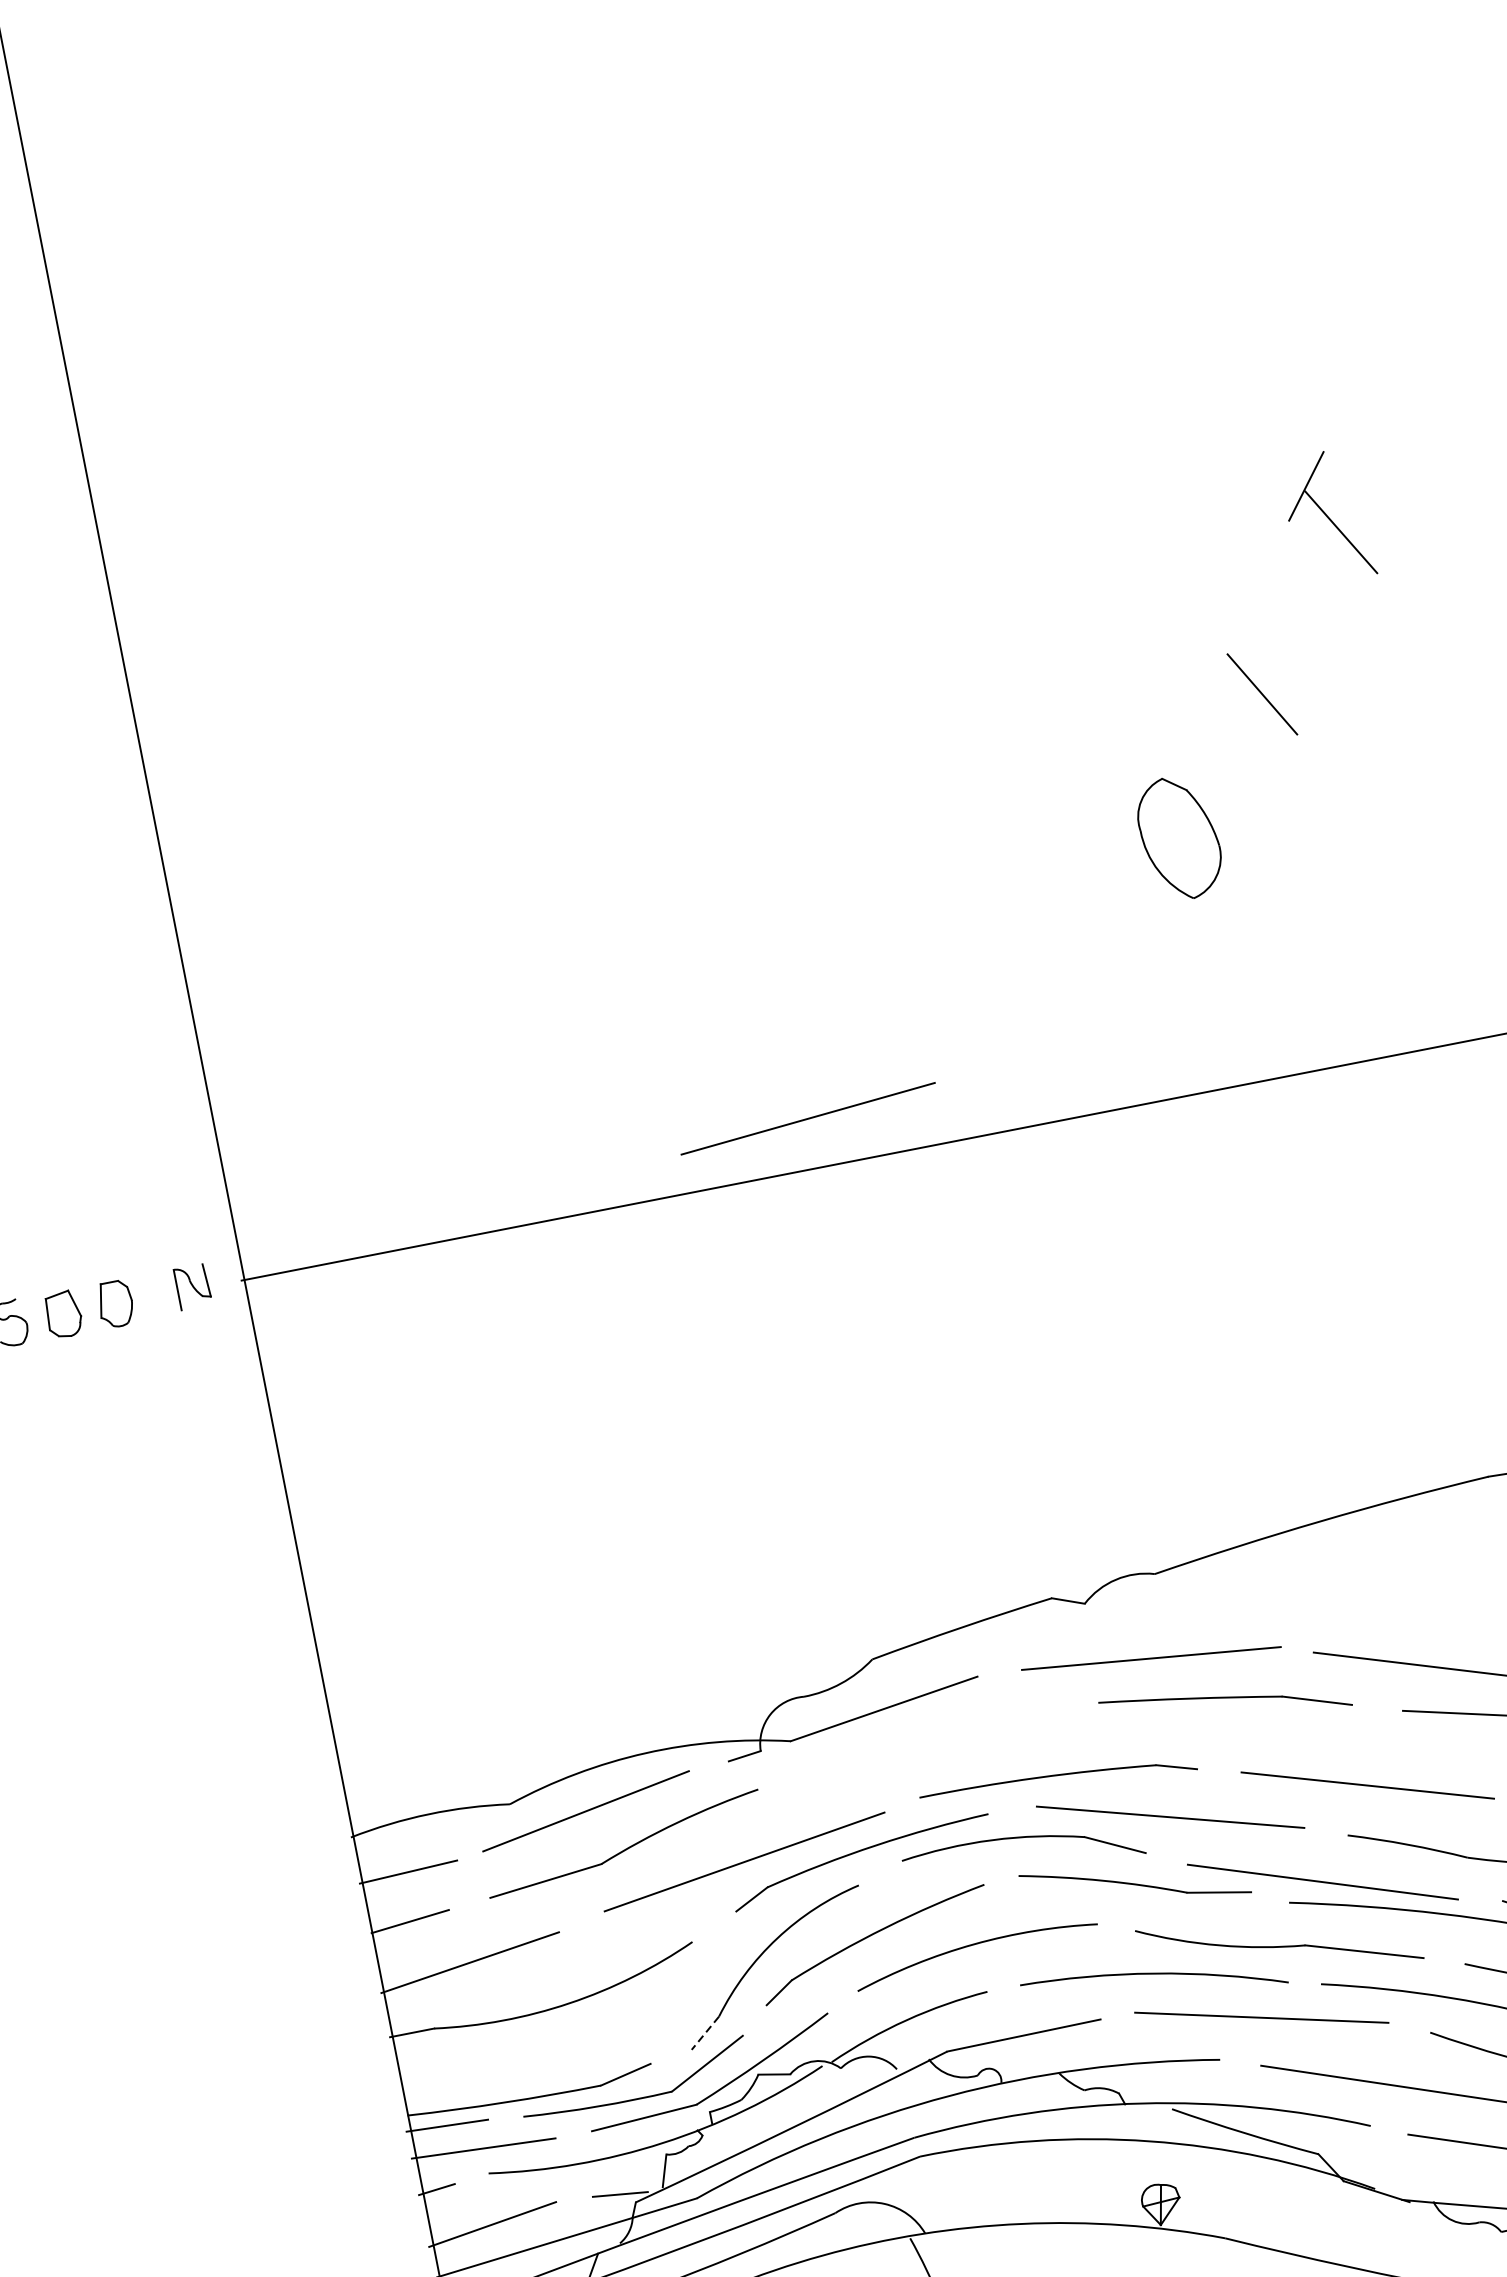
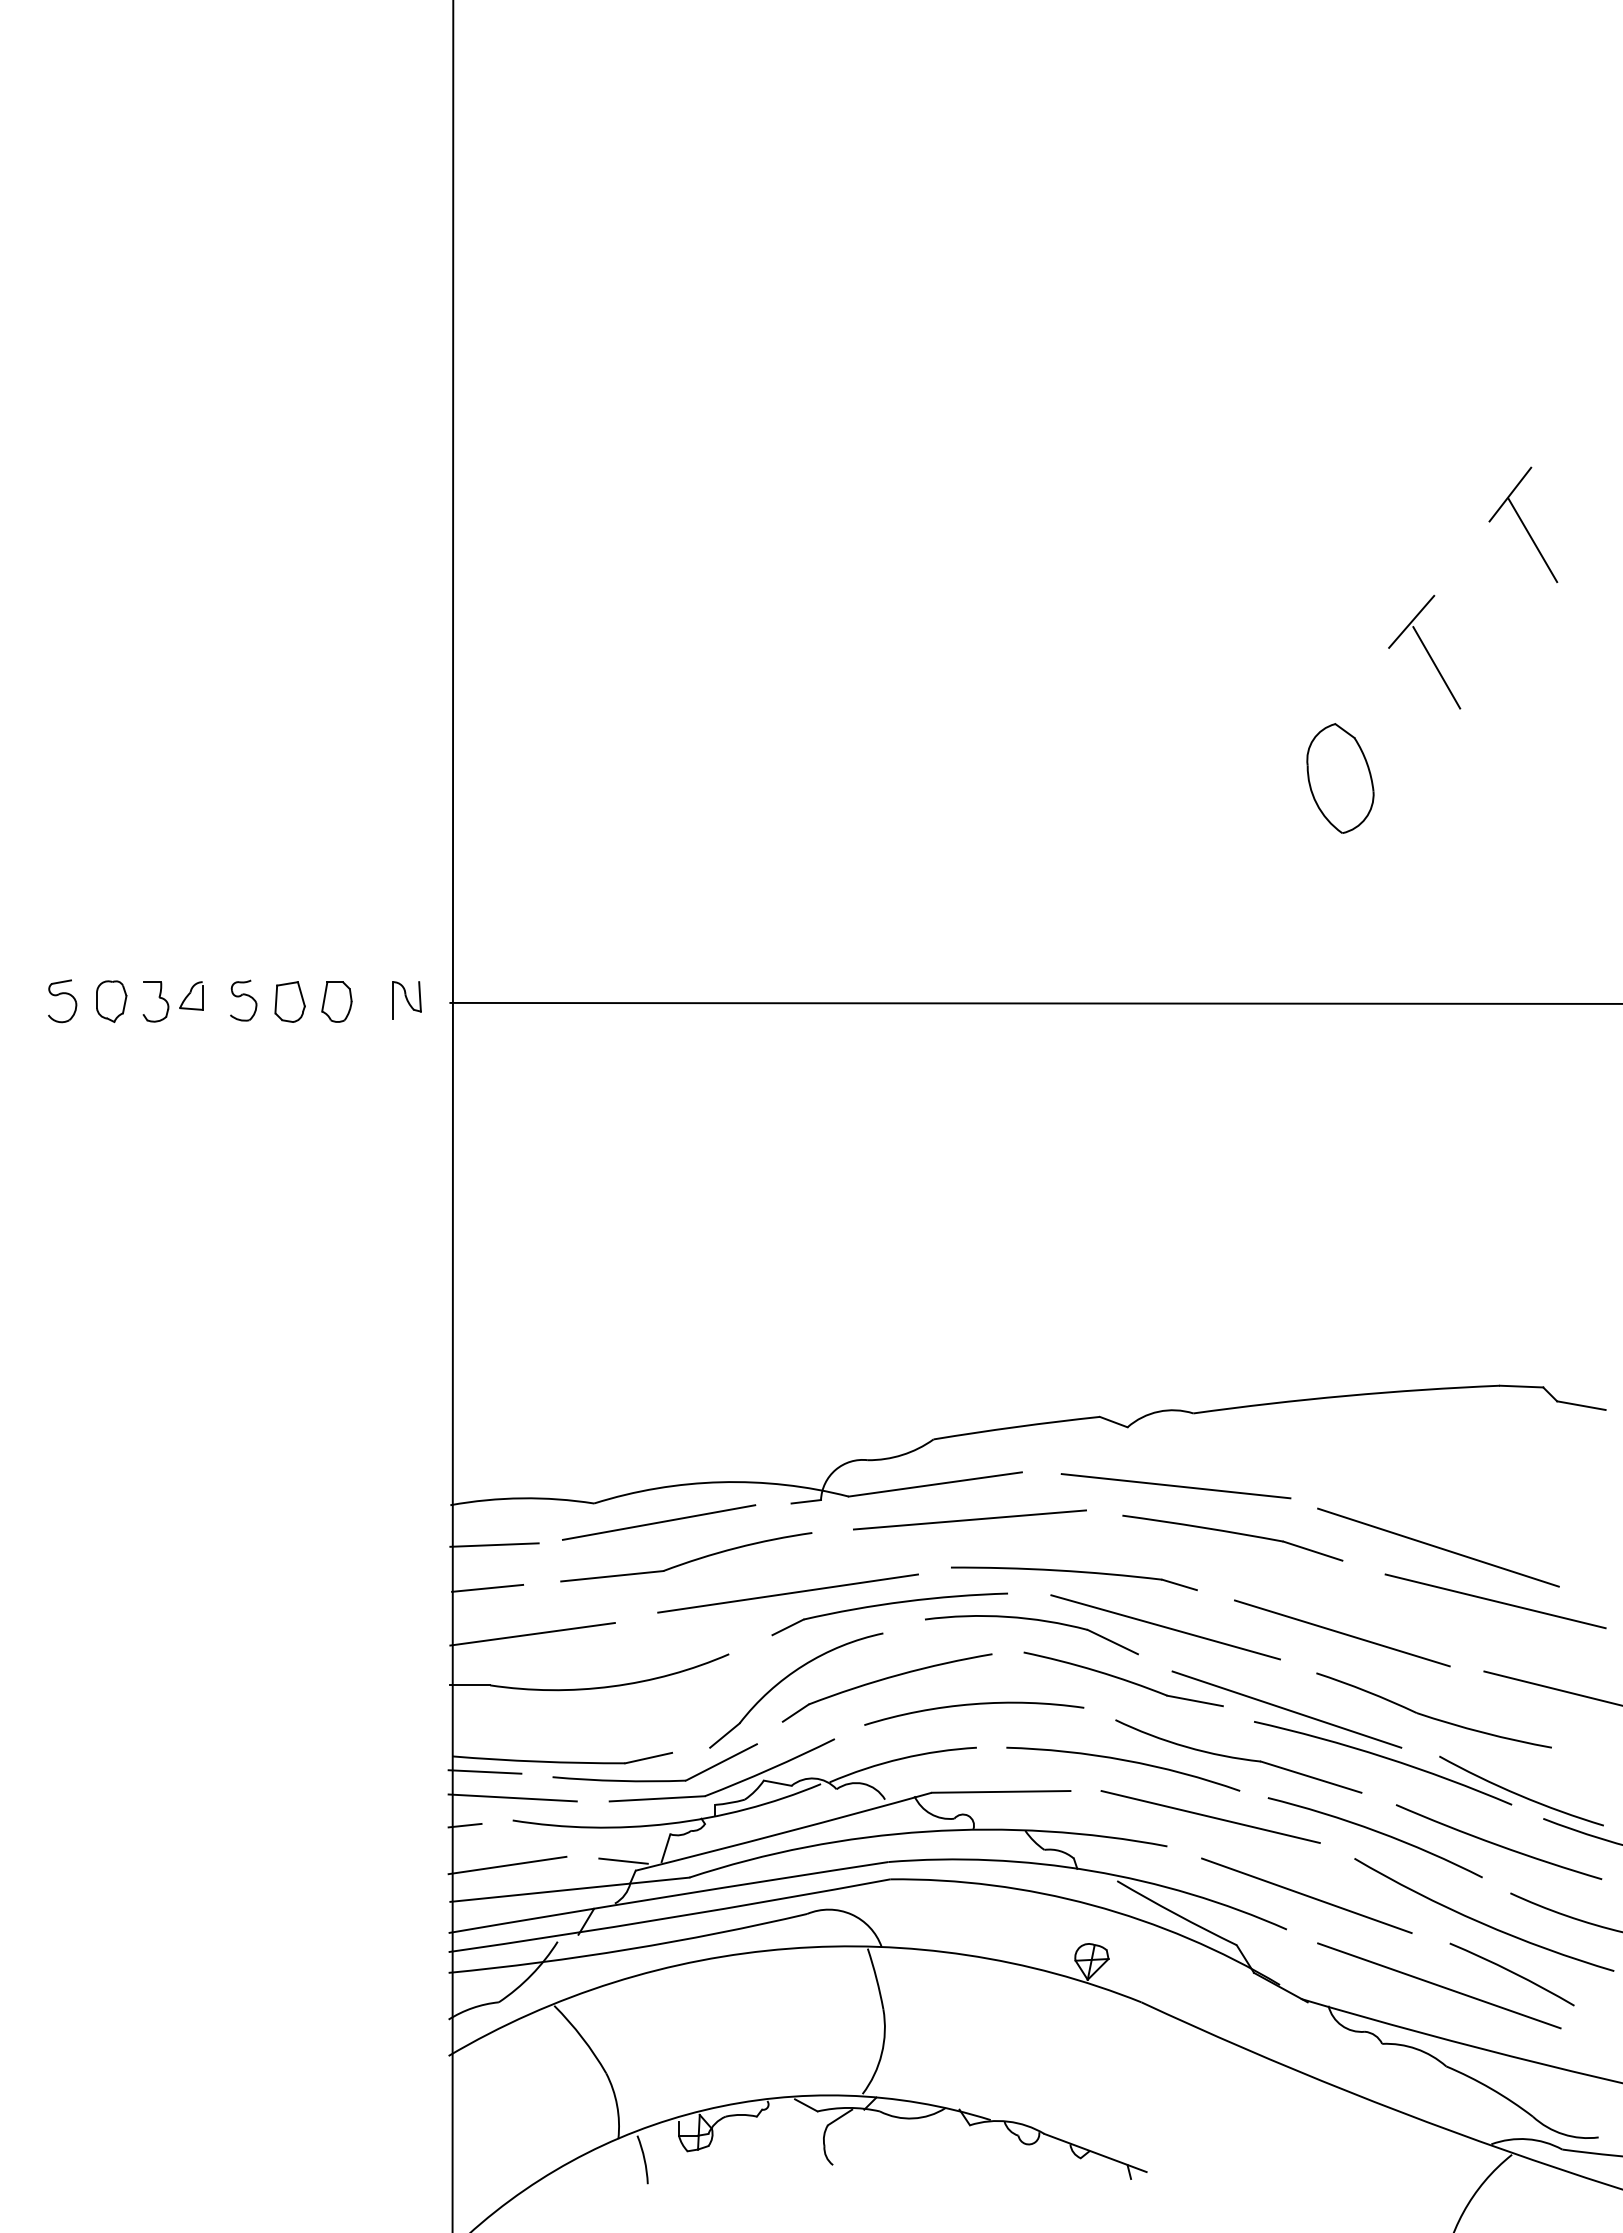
line: (1224, 648) -> (1411, 621), added
line: (807, 1118) -> (969, 1519), moved
line: (704, 2033) -> (724, 1735), dashed -> solid

